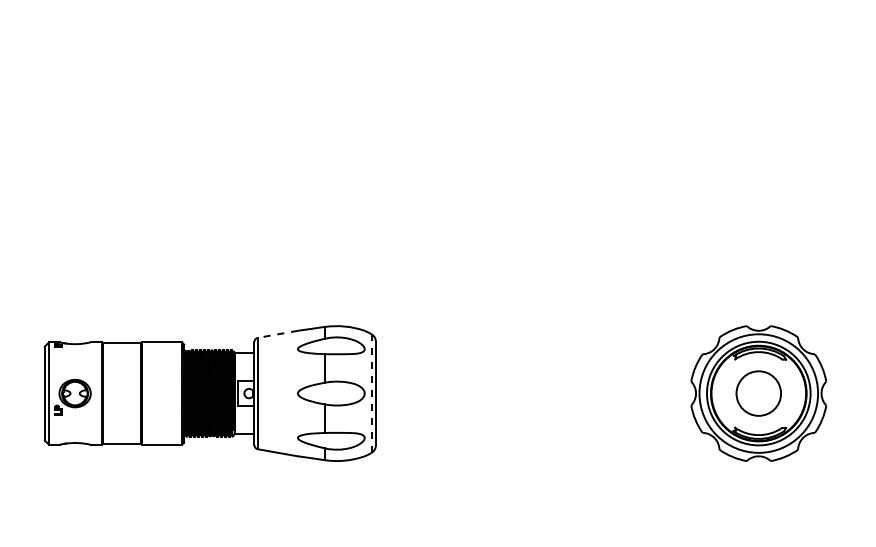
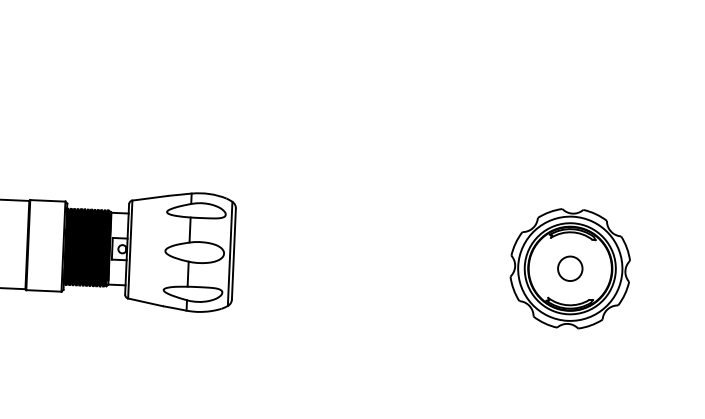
line: (277, 334) -> (149, 198), dashed -> solid
circle: (758, 393) -> (570, 268), size x0.62
line: (371, 394) -> (229, 254), dashed -> solid

